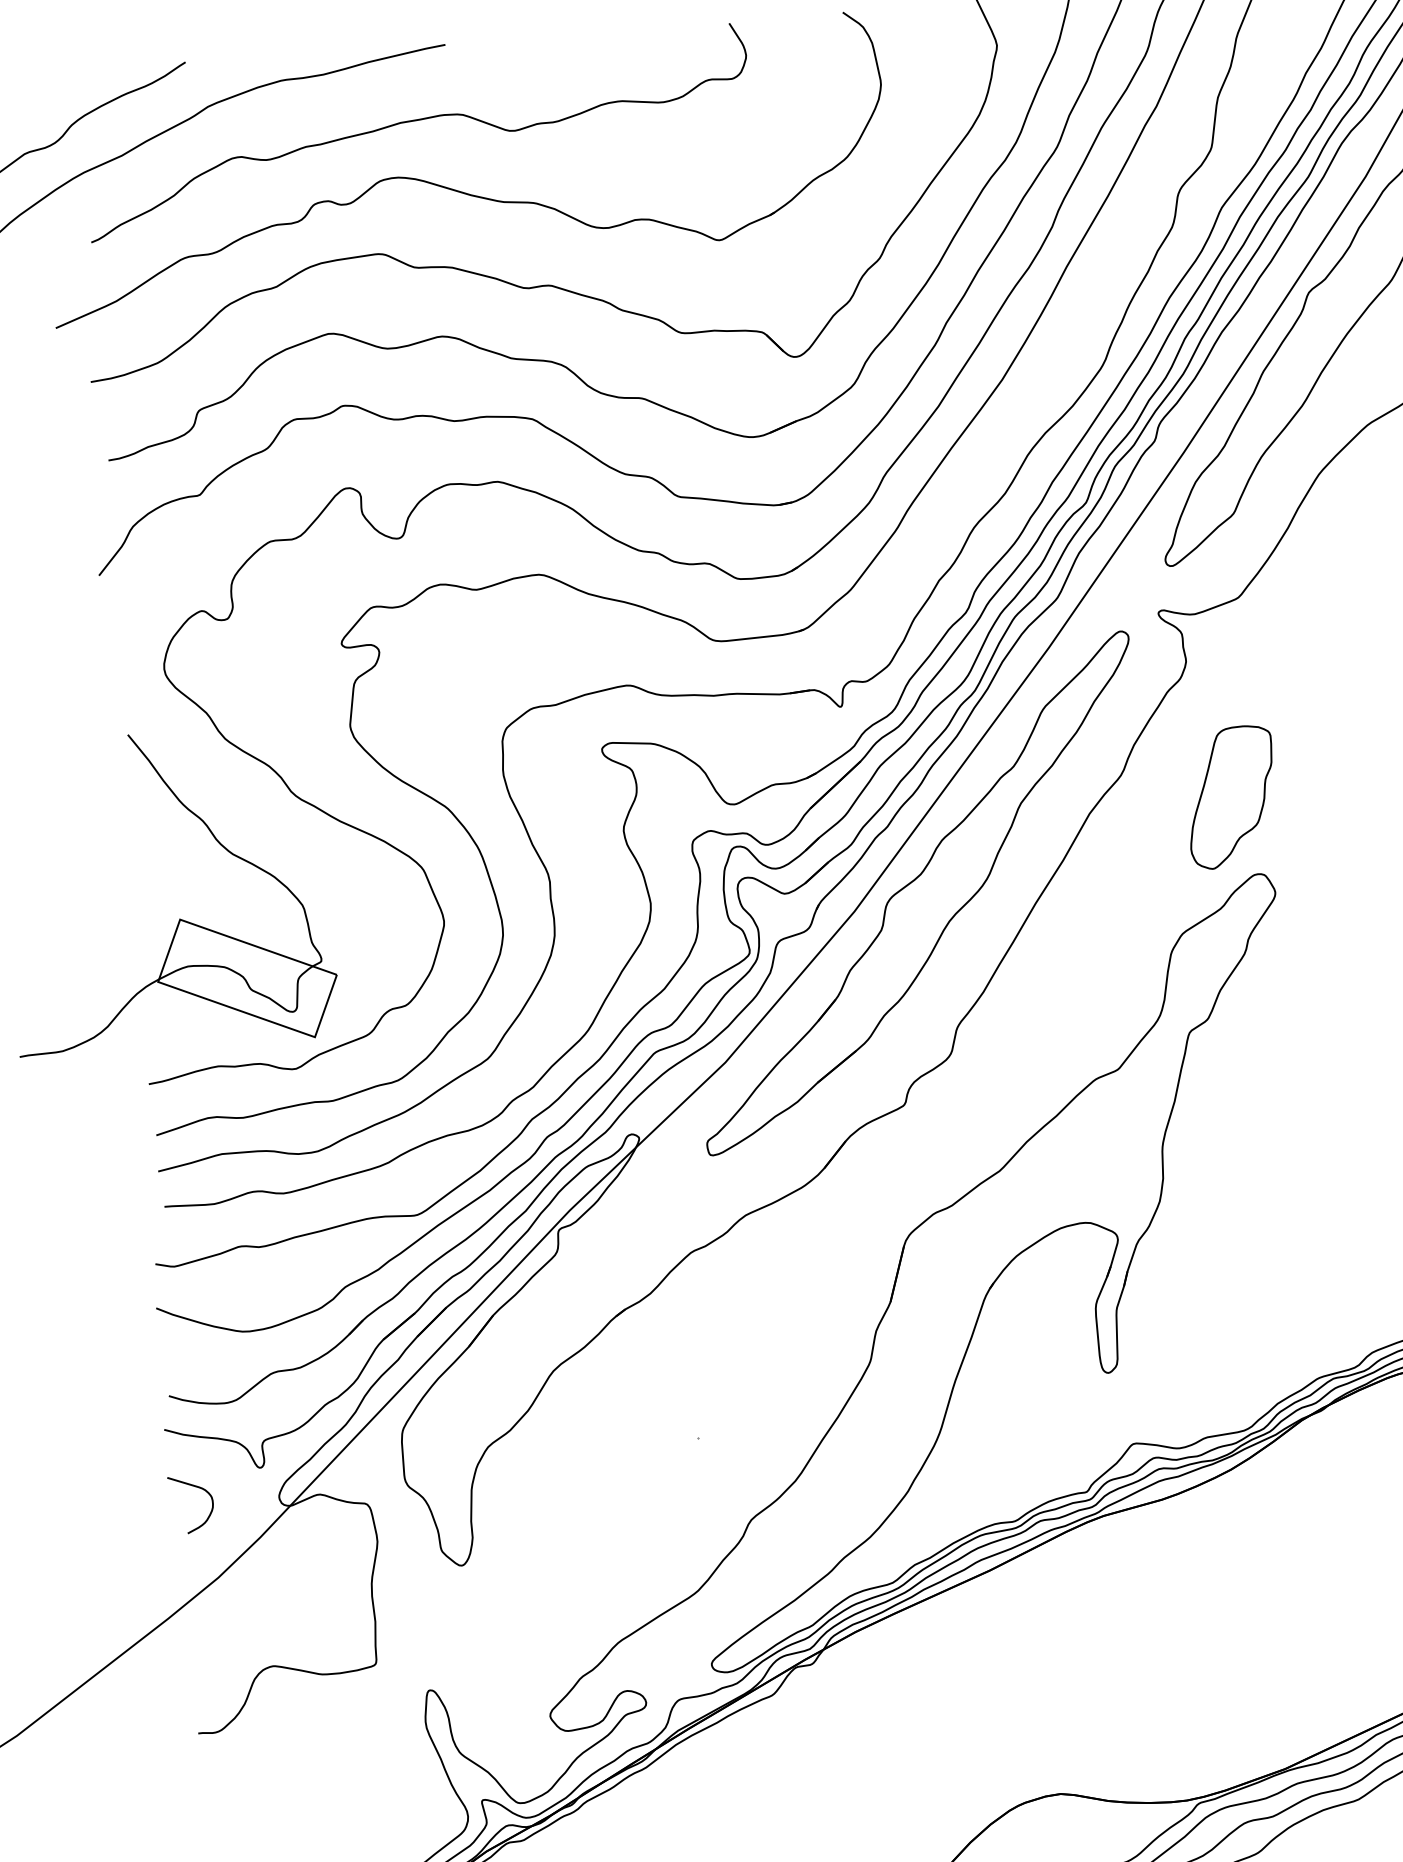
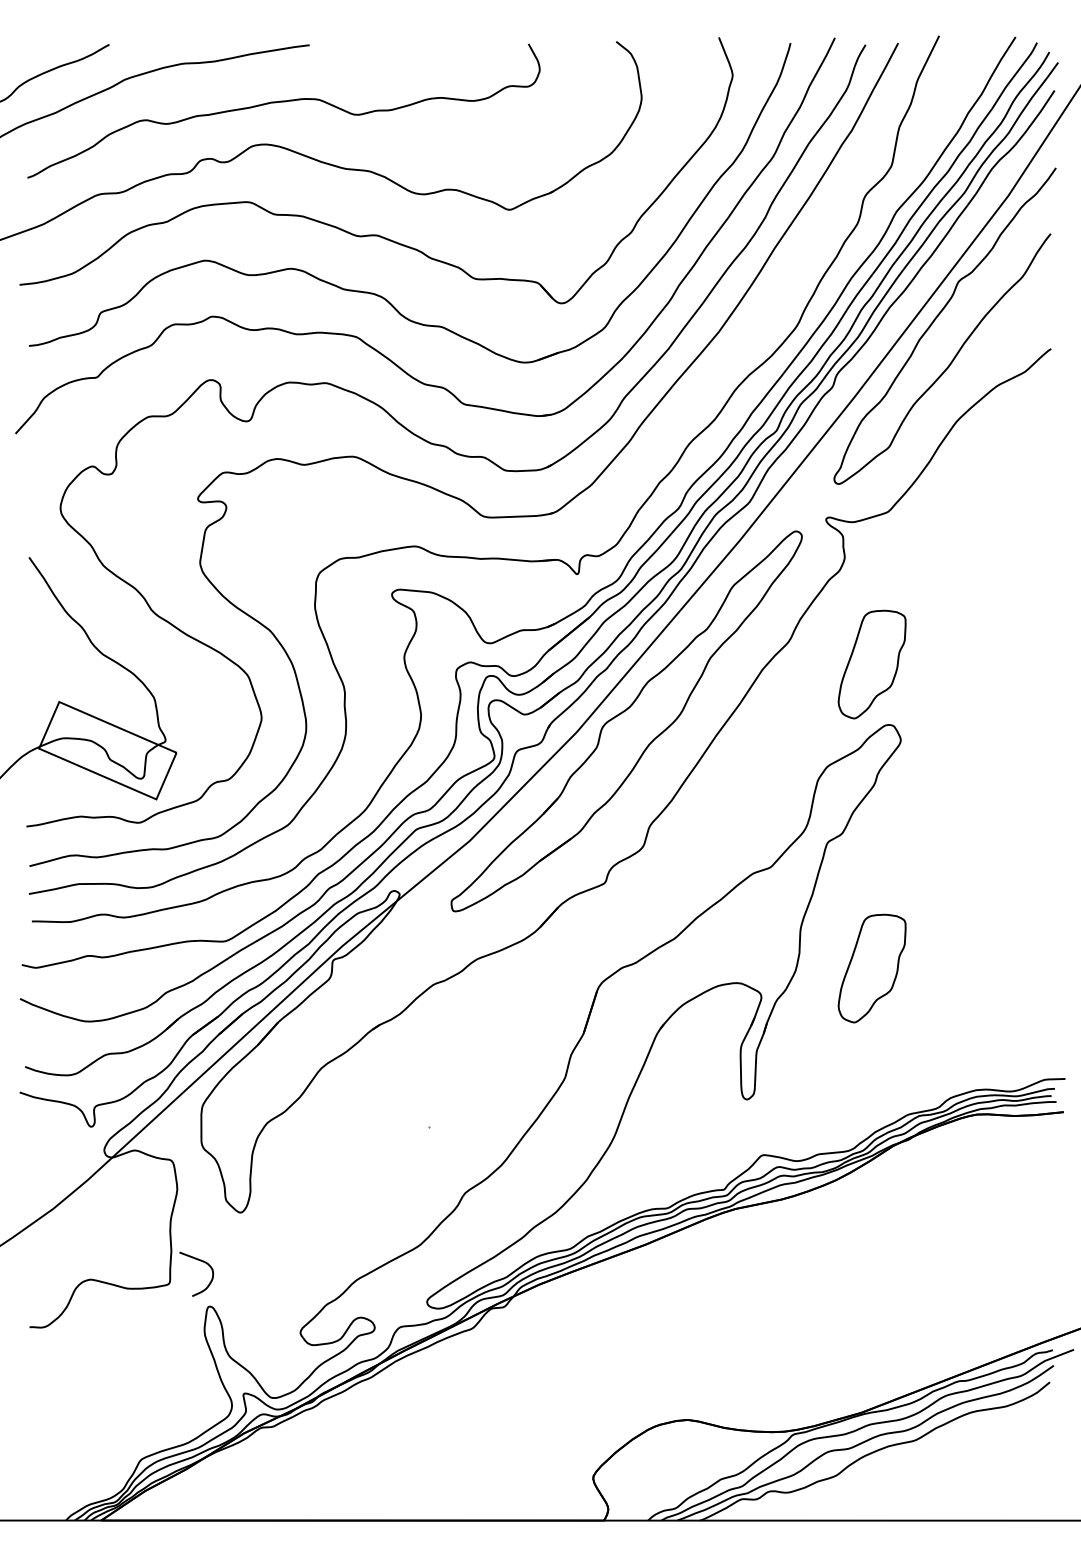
part: (1258, 1191) -> (871, 968), added
curve: (198, 1488) -> (202, 1262), moved

